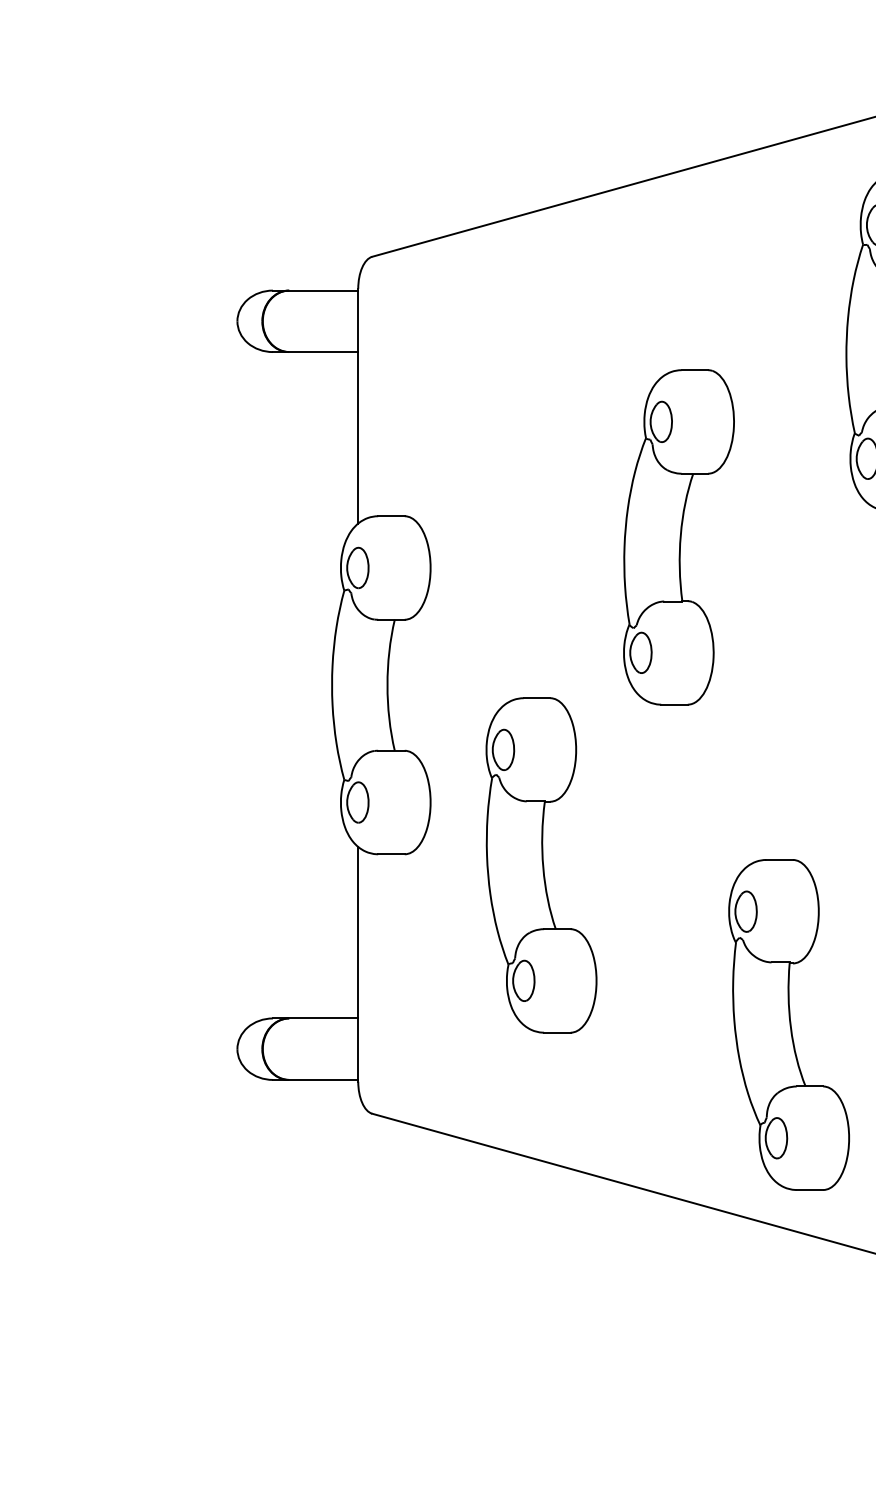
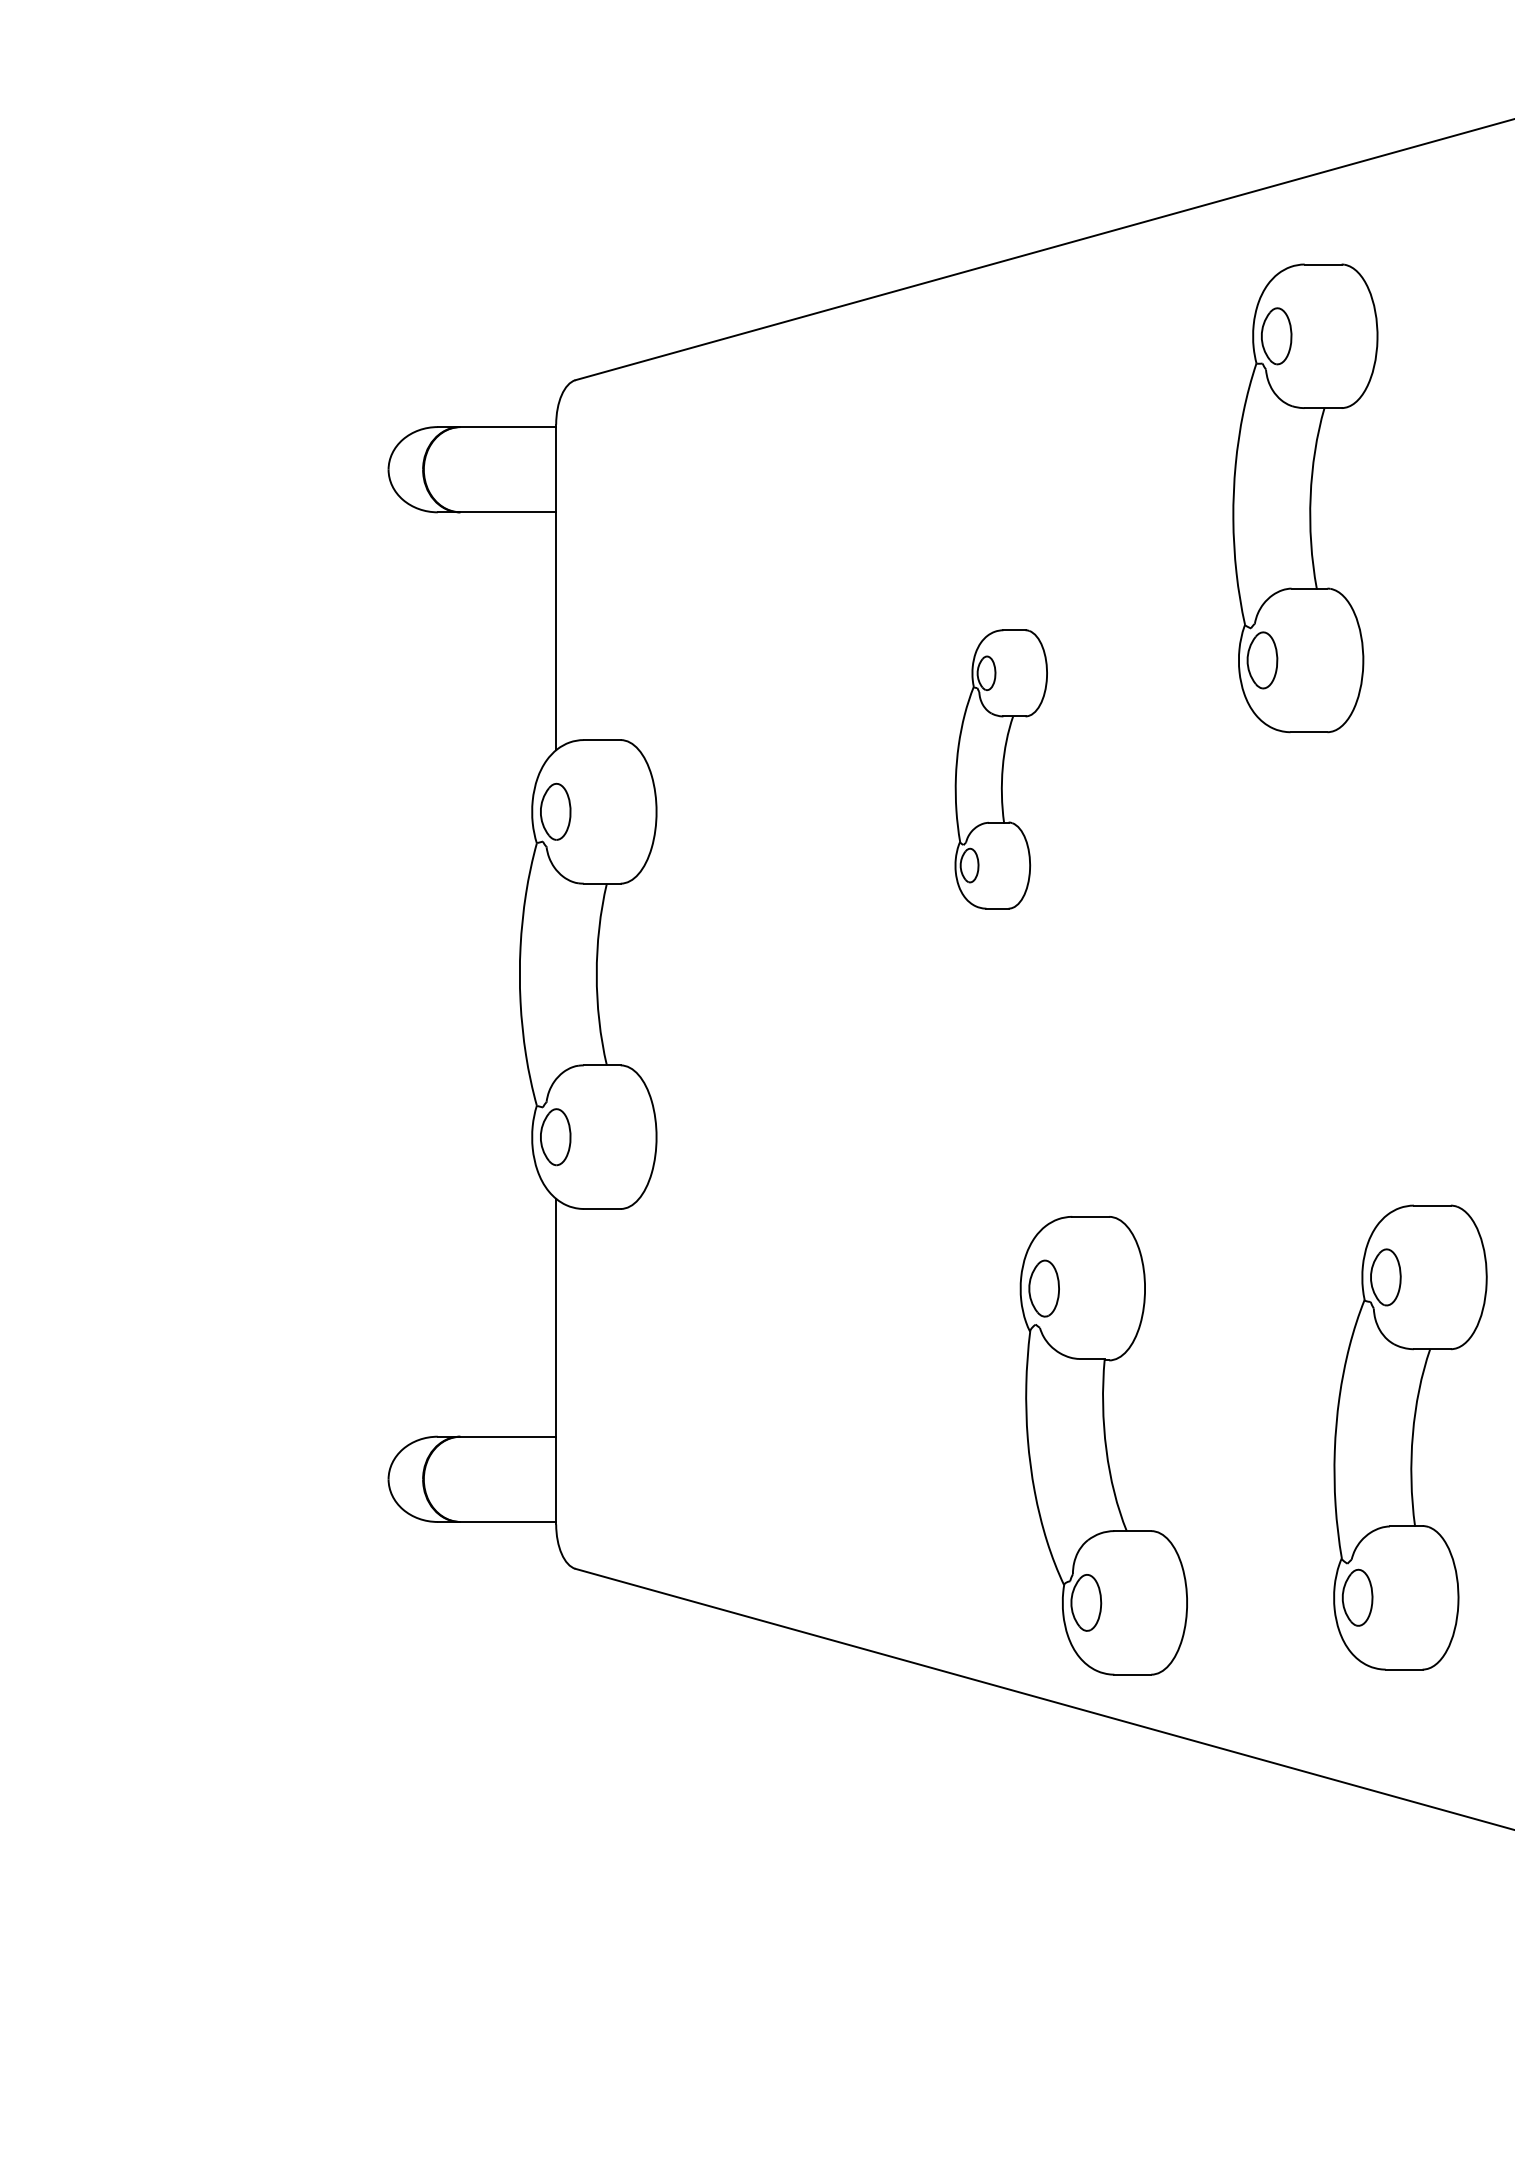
part: (679, 537) -> (1001, 769), size x0.6
part: (541, 865) -> (810, 1224), removed
part: (788, 1024) -> (1103, 1445), moved

